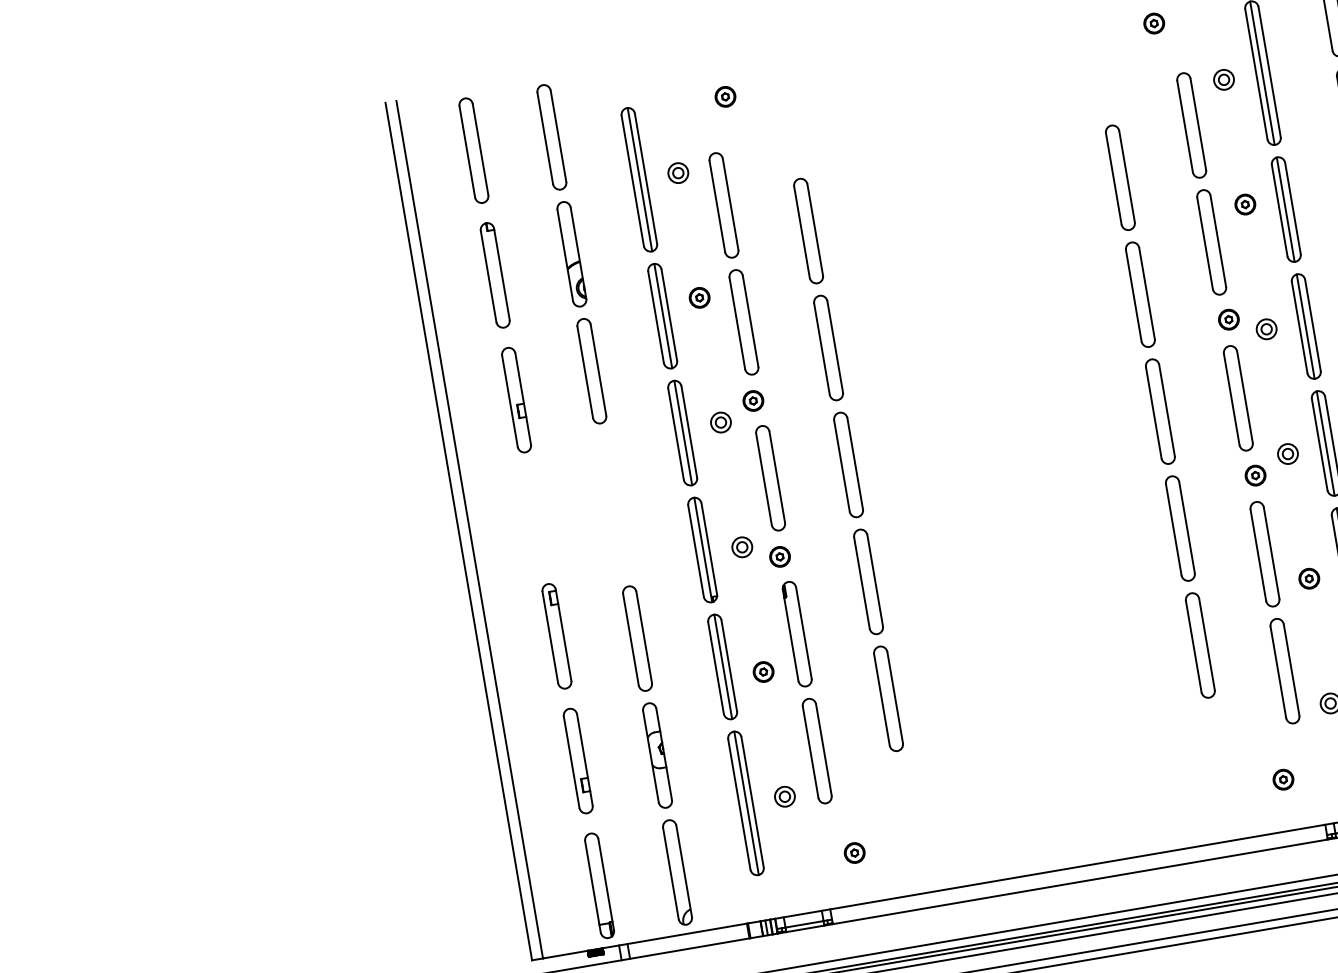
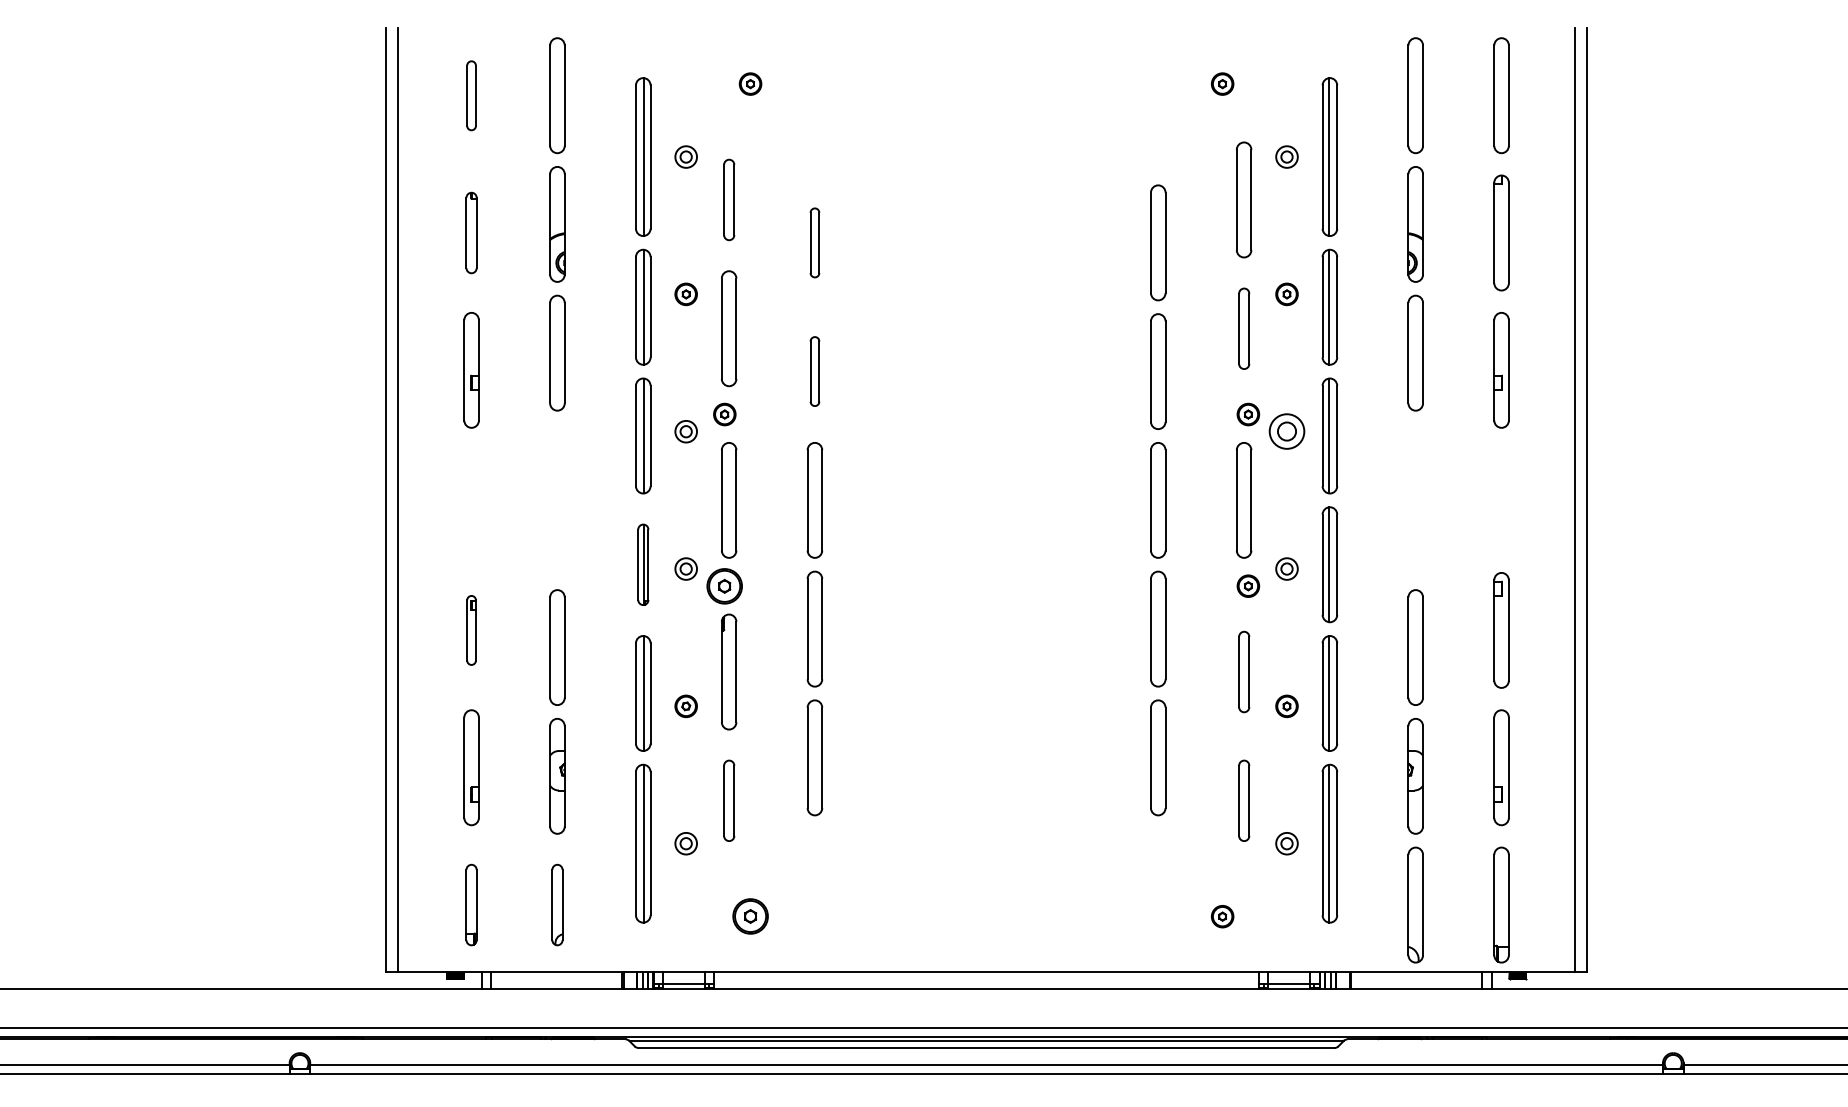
part: (473, 150) -> (471, 95), size x0.6
part: (724, 204) -> (729, 199), size x0.7
part: (808, 230) -> (814, 242), size x0.6
part: (1212, 242) -> (1244, 328), size x0.7
part: (495, 274) -> (471, 232), size x0.7
part: (1266, 329) -> (1286, 431), size x1.6
part: (828, 347) -> (814, 371), size x0.6
part: (702, 549) -> (643, 564), size x0.7
part: (1265, 553) -> (1244, 671), size x0.7
part: (779, 556) -> (724, 585), size x1.6
part: (556, 636) -> (471, 630), size x0.6
part: (1285, 670) -> (1244, 800), size x0.7
part: (817, 750) -> (729, 800), size x0.7
part: (854, 852) -> (750, 916), size x1.6
part: (677, 871) -> (557, 904), size x0.7
part: (599, 885) -> (471, 904), size x0.7

